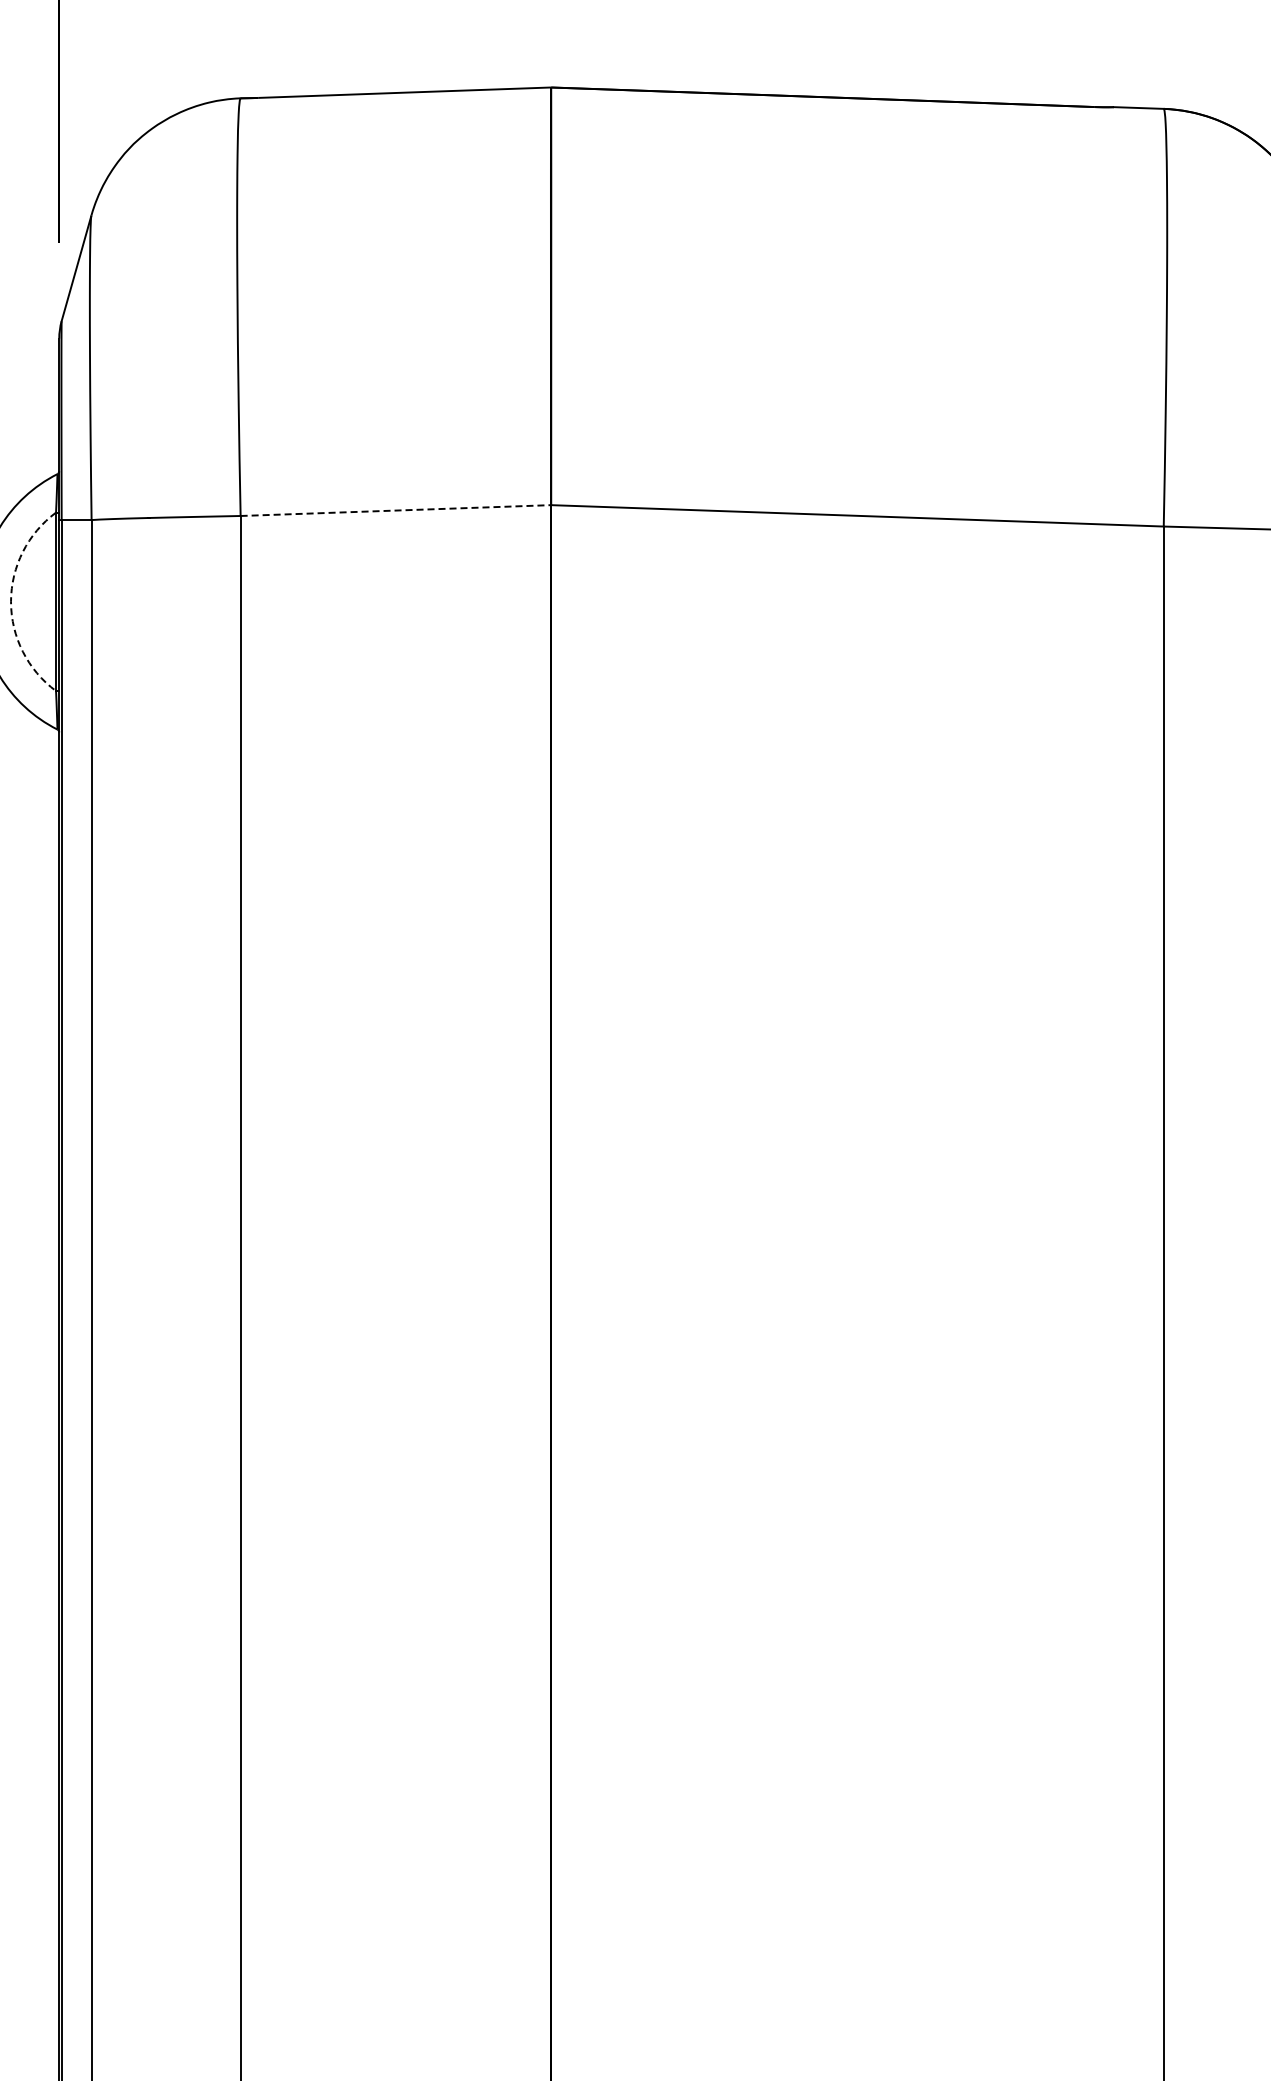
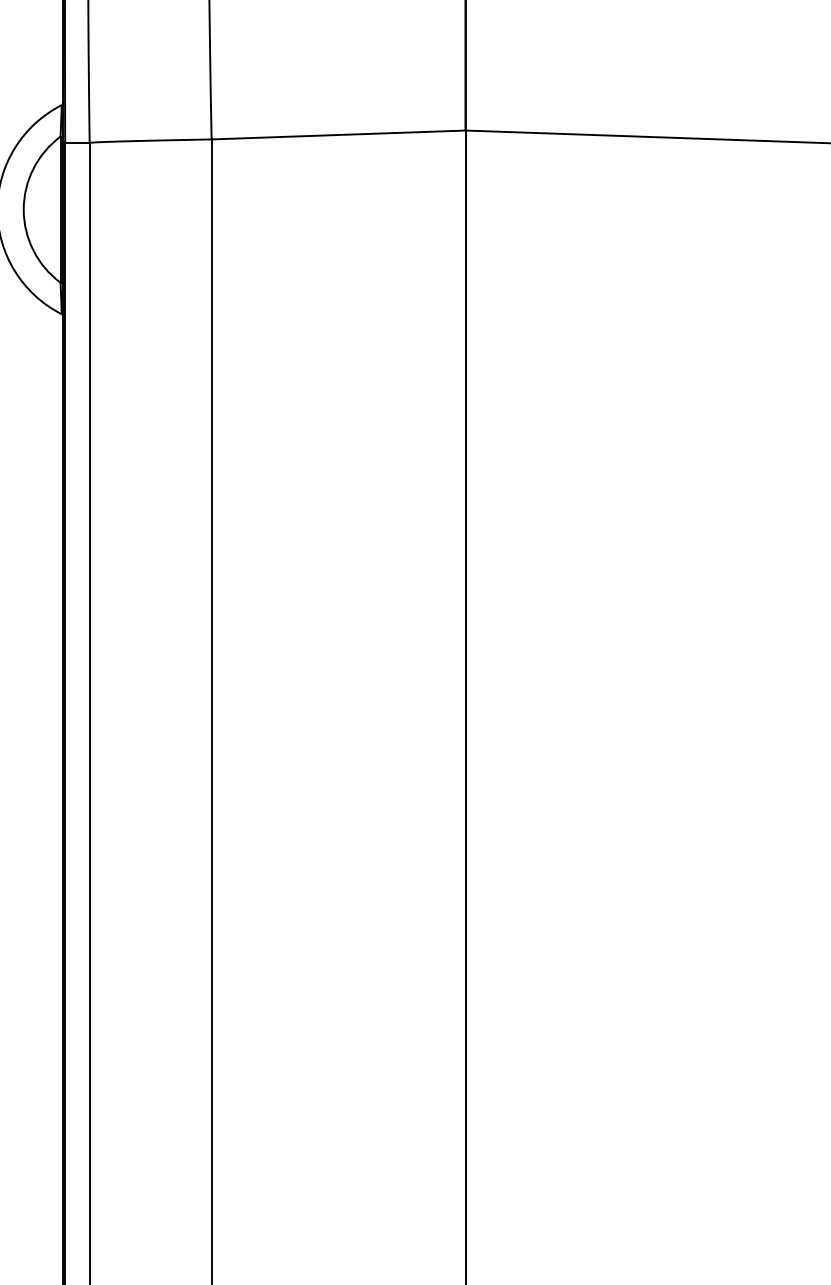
line: (396, 510) -> (339, 134), dashed -> solid
arc: (11, 601) -> (24, 209), dashed -> solid

